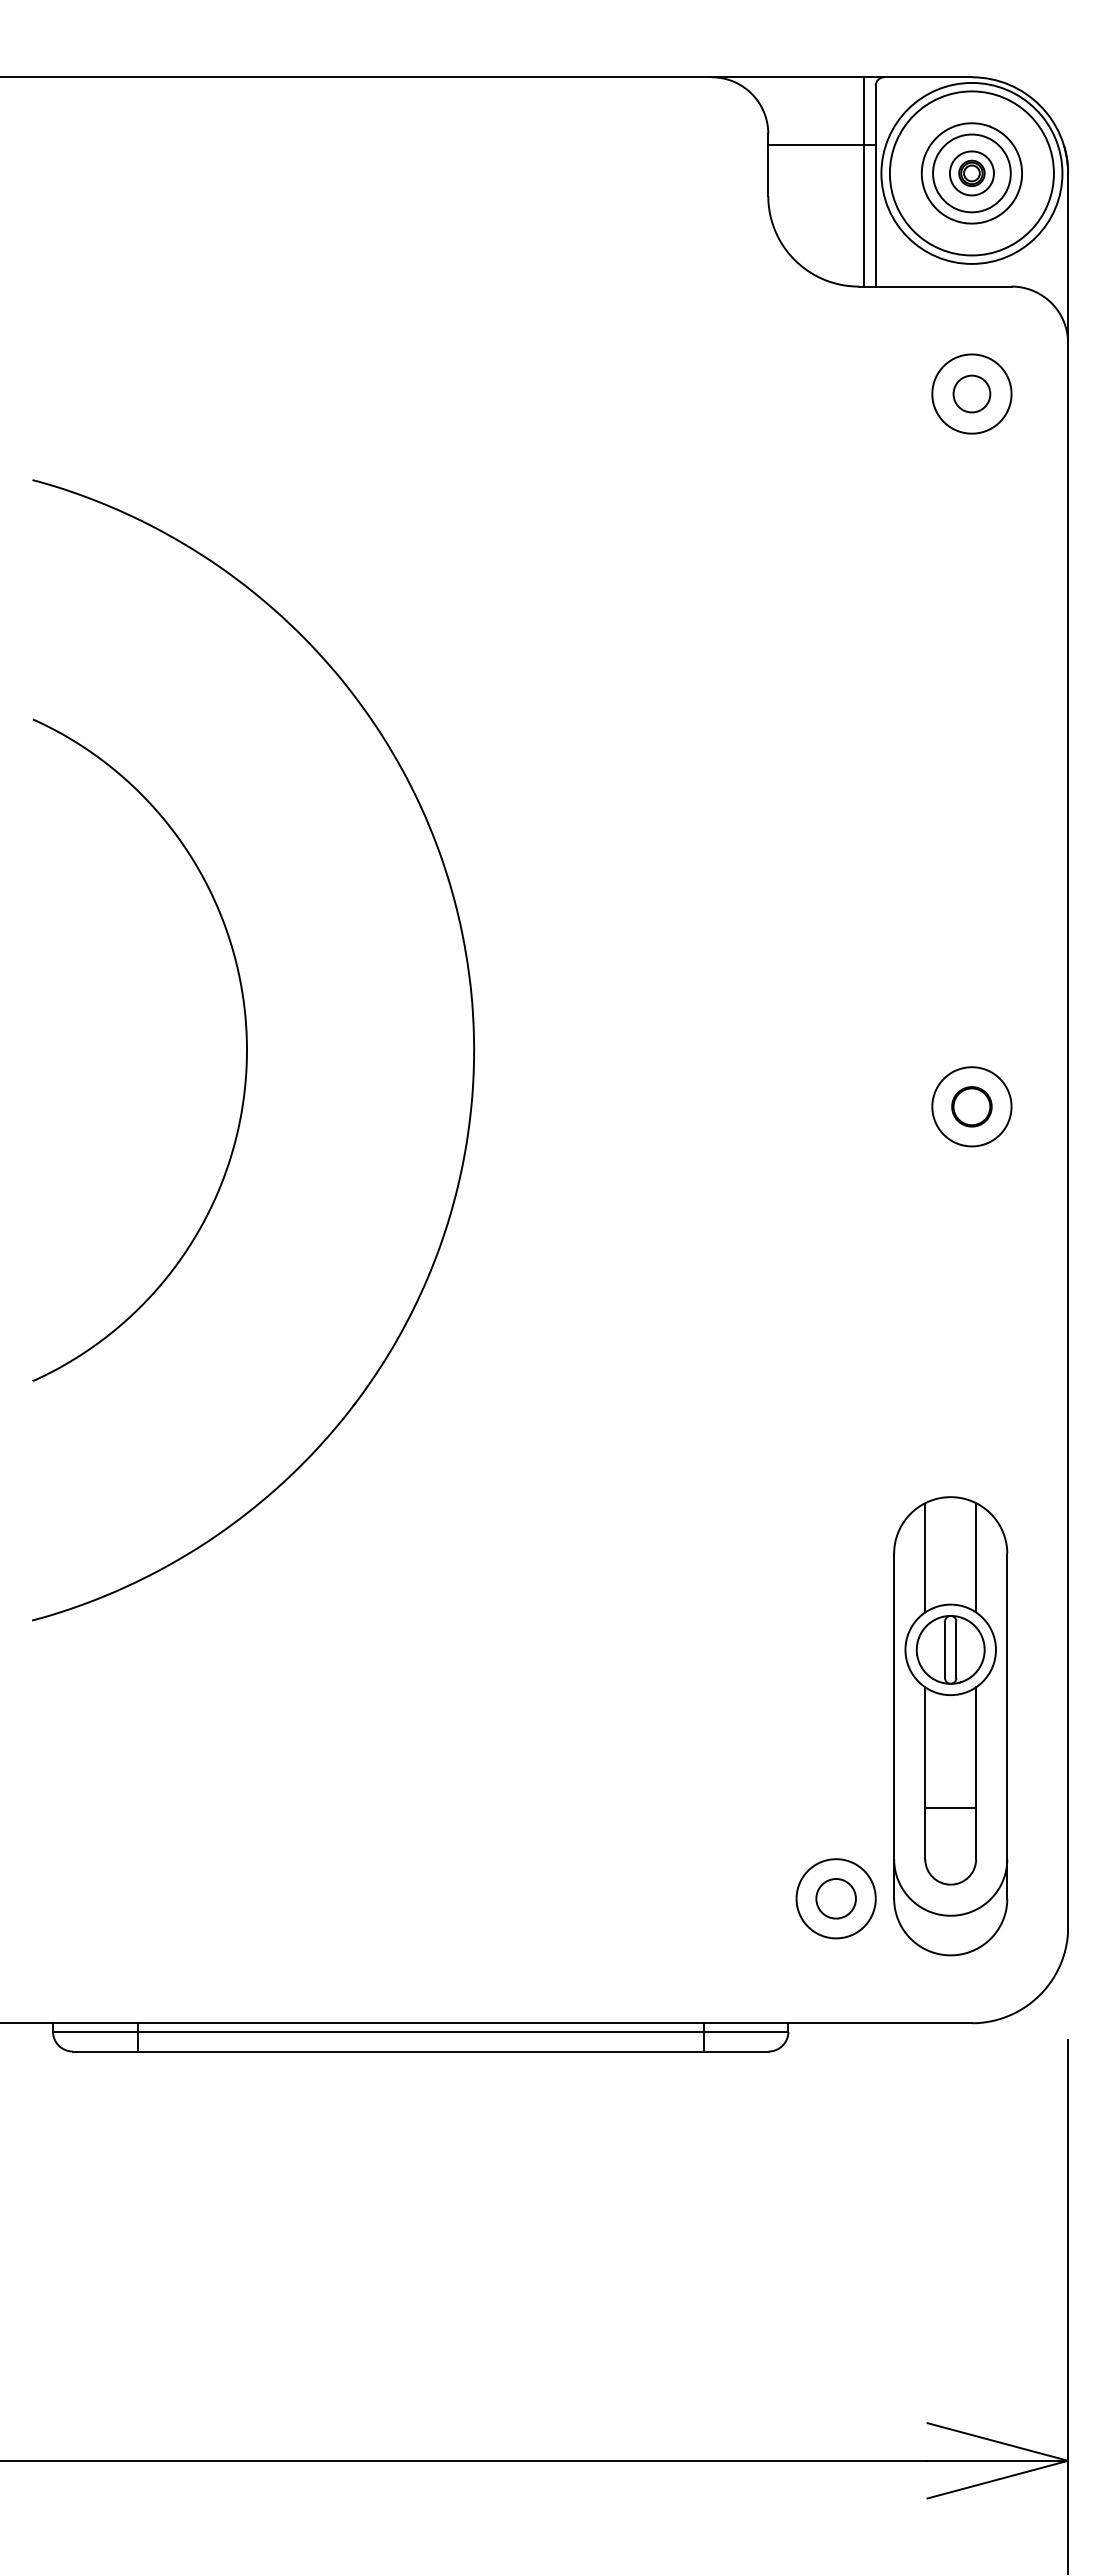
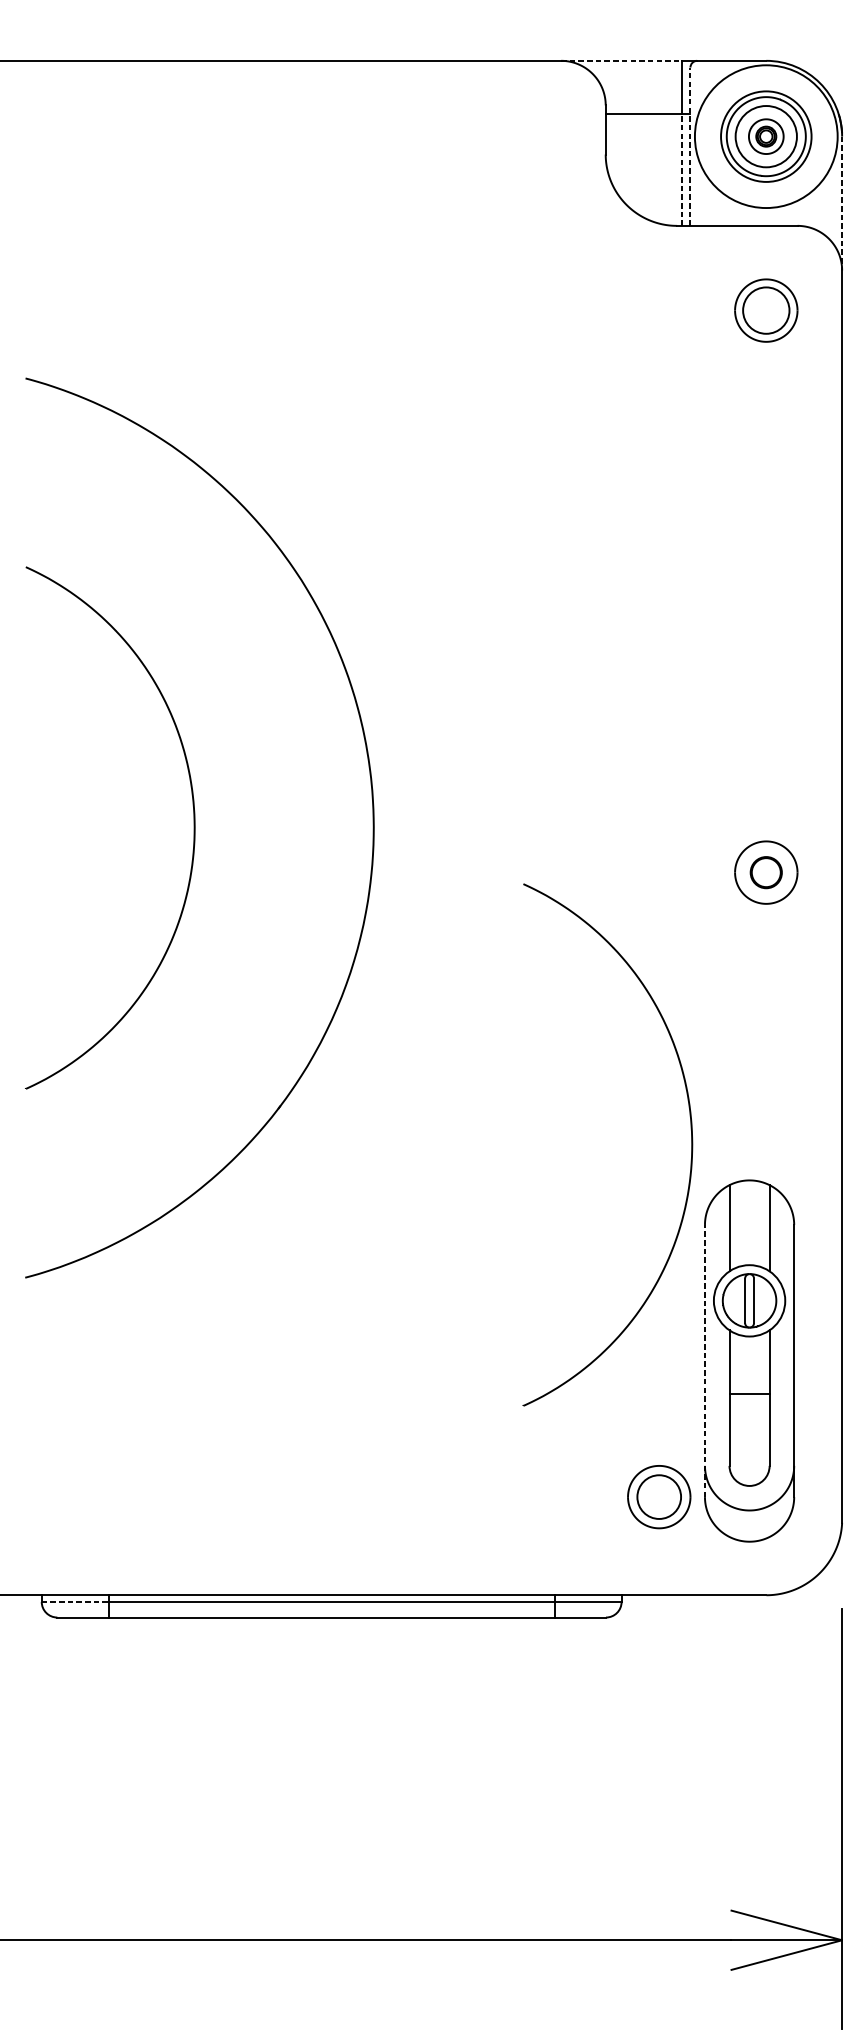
line: (788, 77) -> (621, 61), solid -> dashed
circle: (971, 173) -> (765, 136), size x0.7
line: (875, 185) -> (690, 146), solid -> dashed
line: (864, 215) -> (681, 169), solid -> dashed
line: (1068, 258) -> (842, 203), solid -> dashed
circle: (971, 393) -> (765, 310), size x1.6
curve: (876, 1441) -> (691, 1136), added
line: (894, 1726) -> (705, 1361), solid -> dashed
line: (950, 1808) -> (749, 1394), moved
circle: (835, 1898) -> (658, 1496), size x1.4
line: (95, 2031) -> (75, 1601), solid -> dashed

